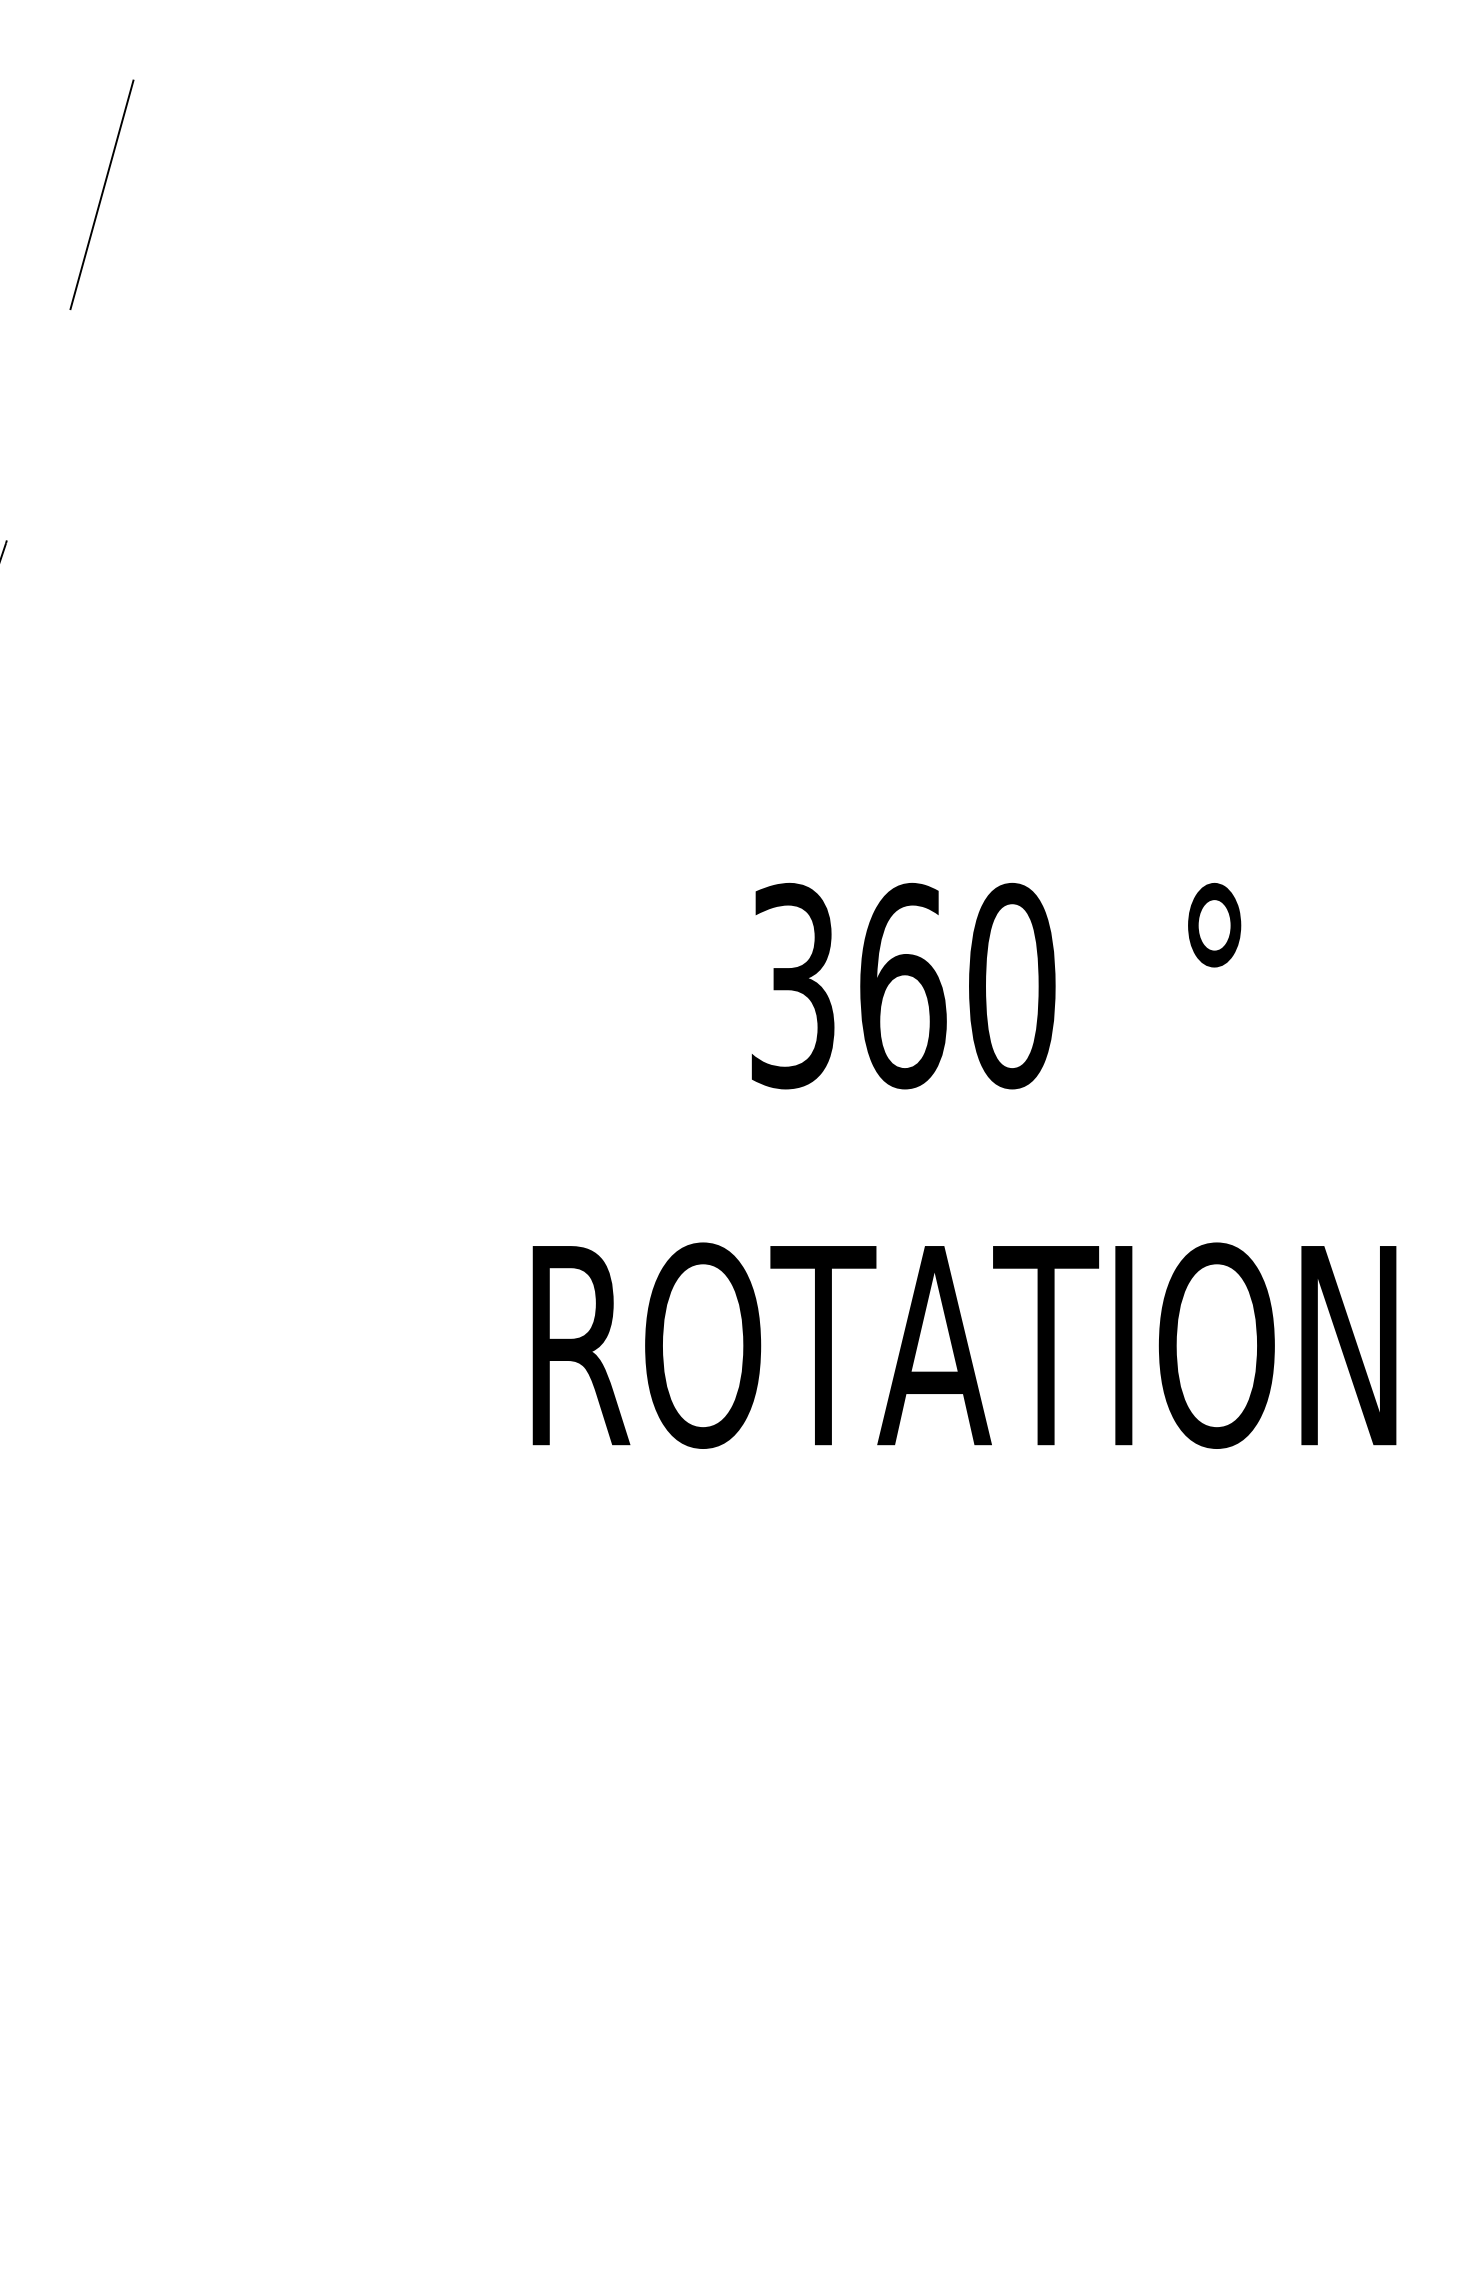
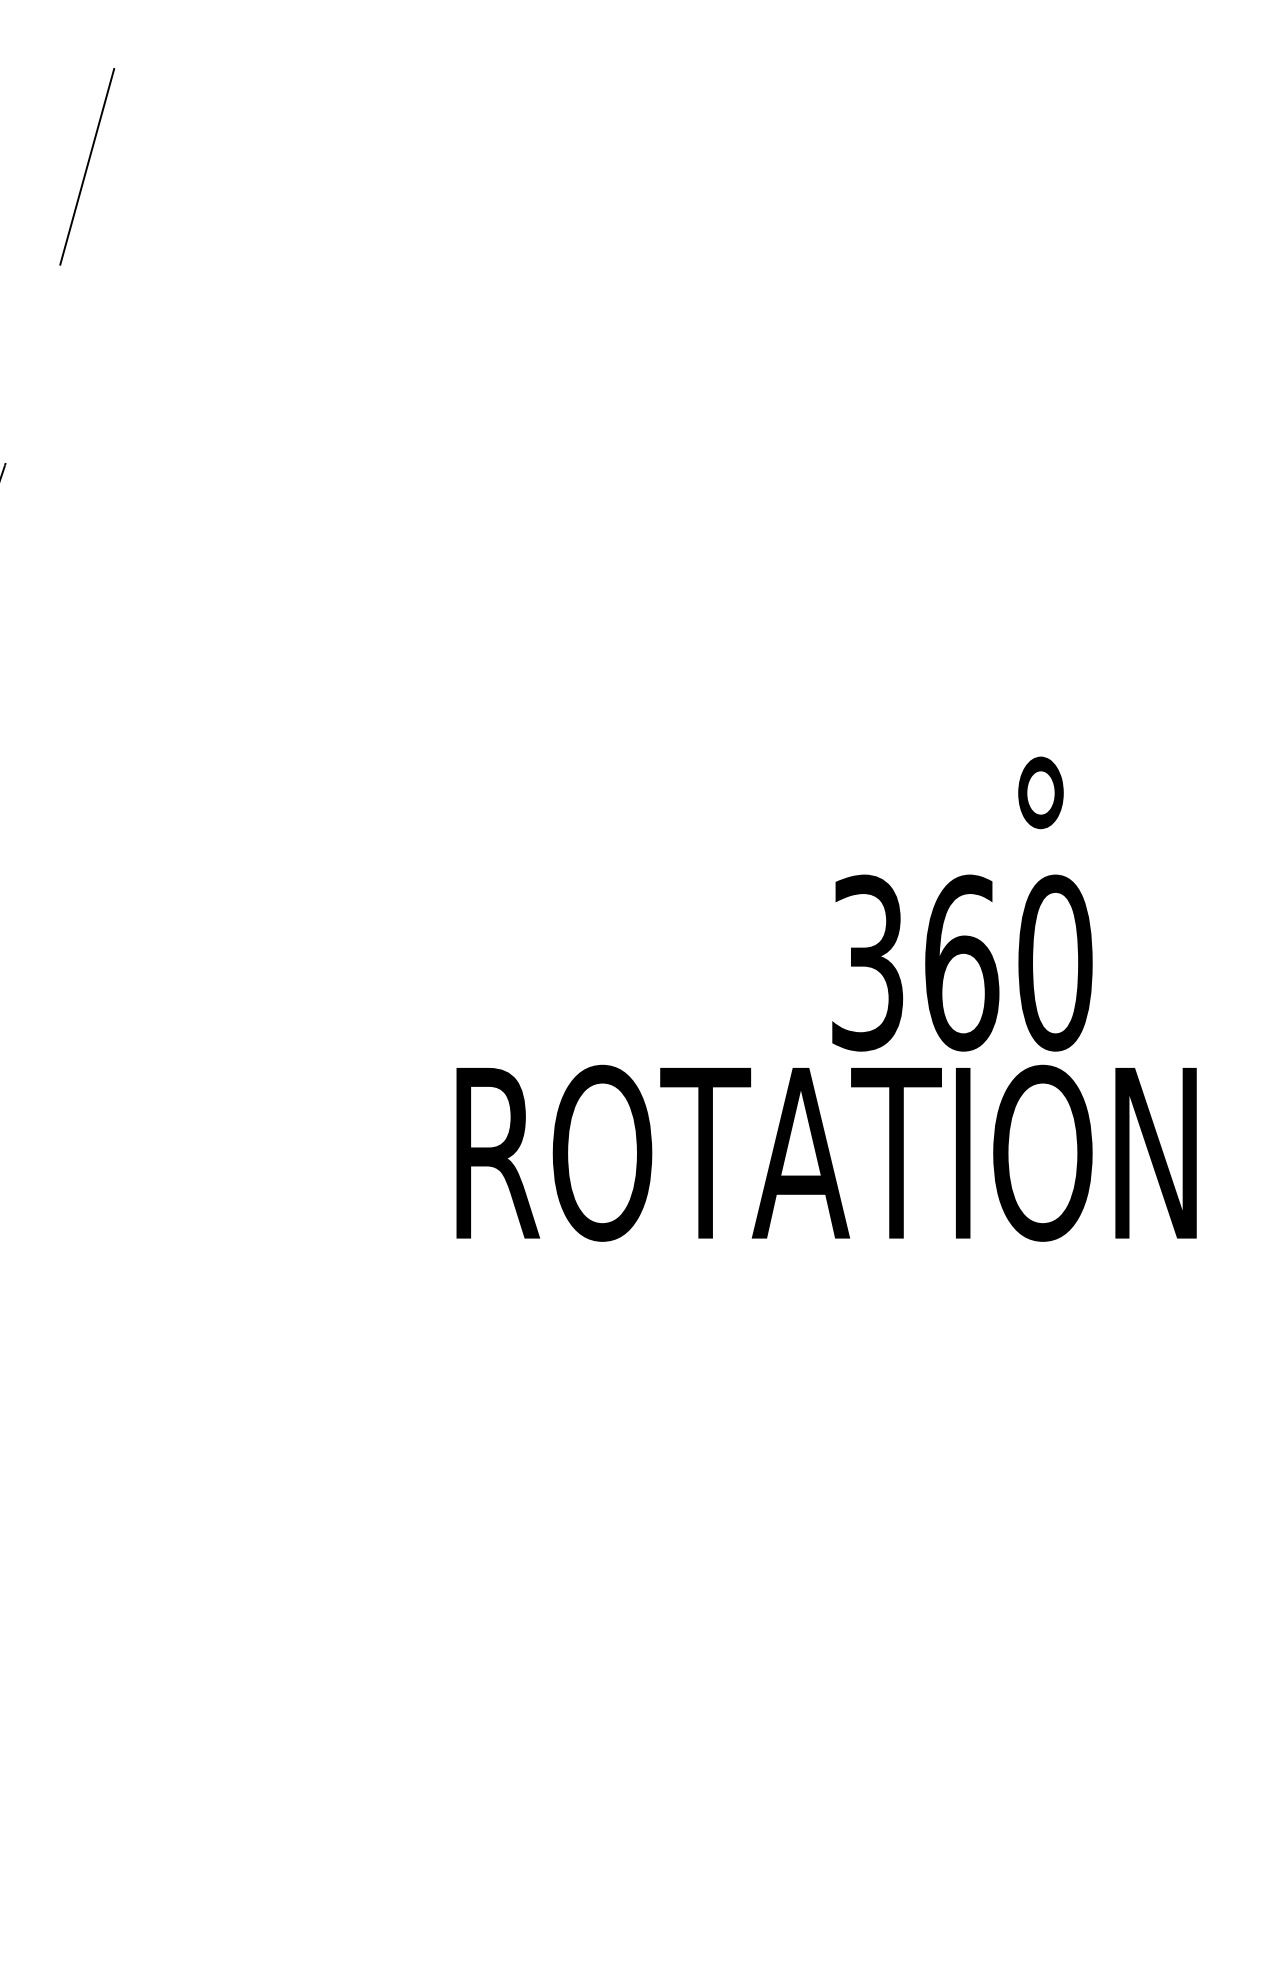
text: (903, 985) -> (962, 962), moved

